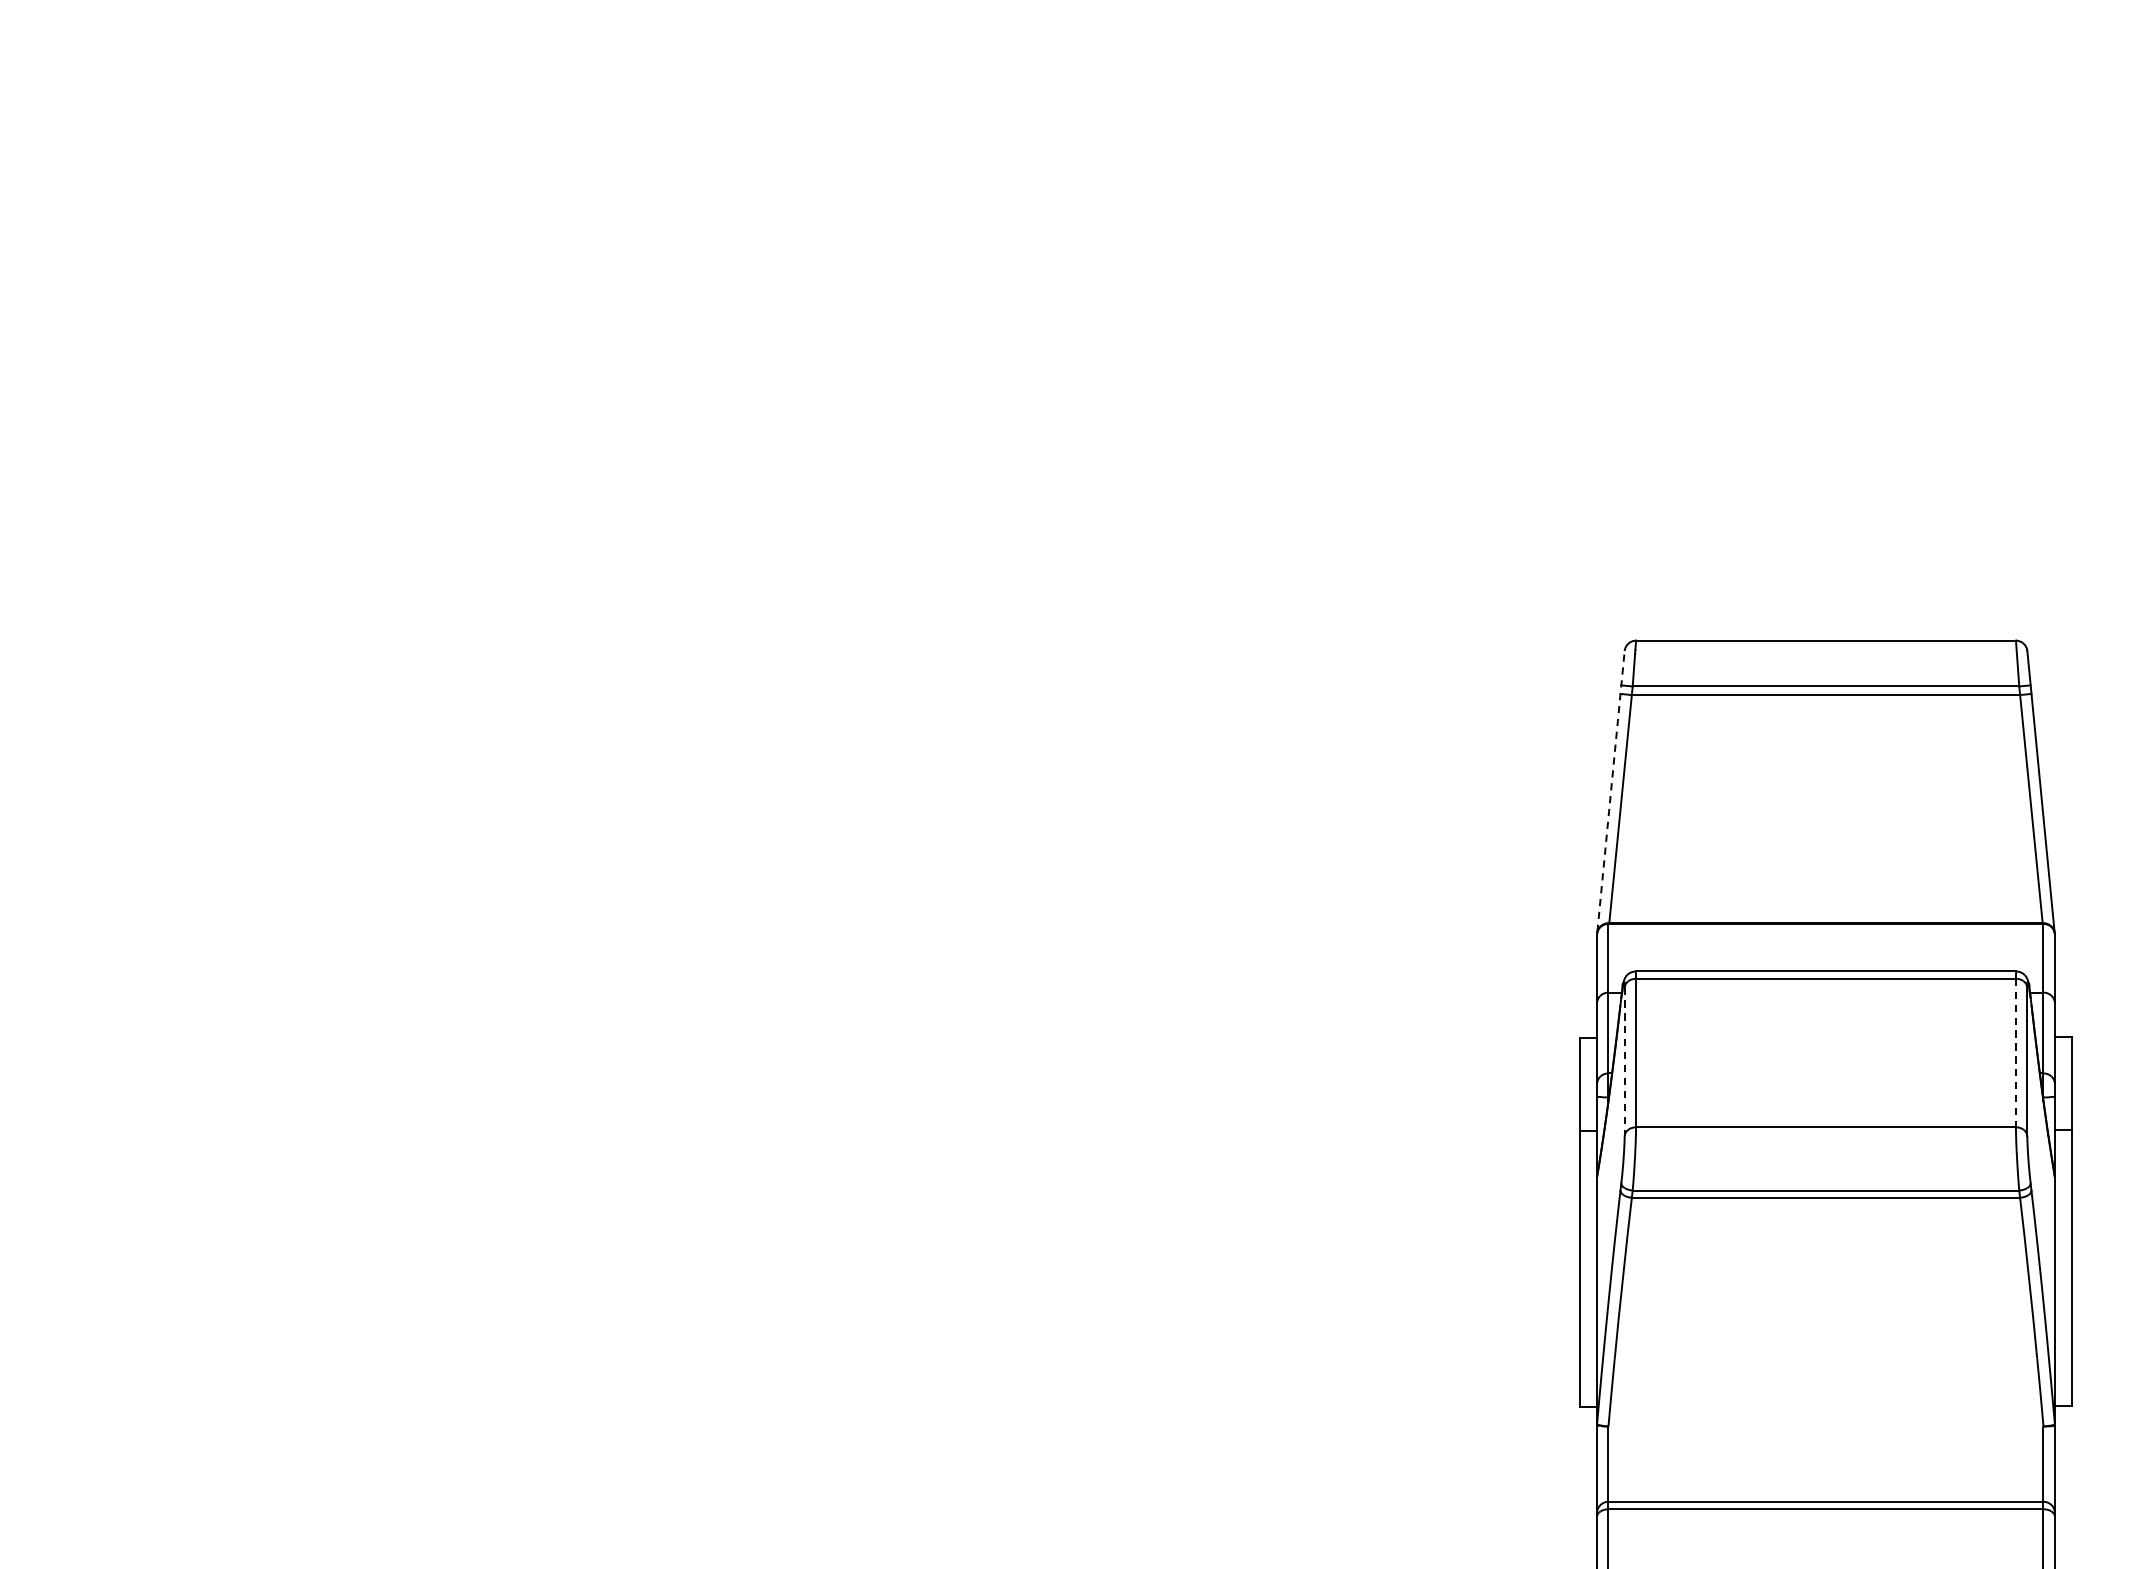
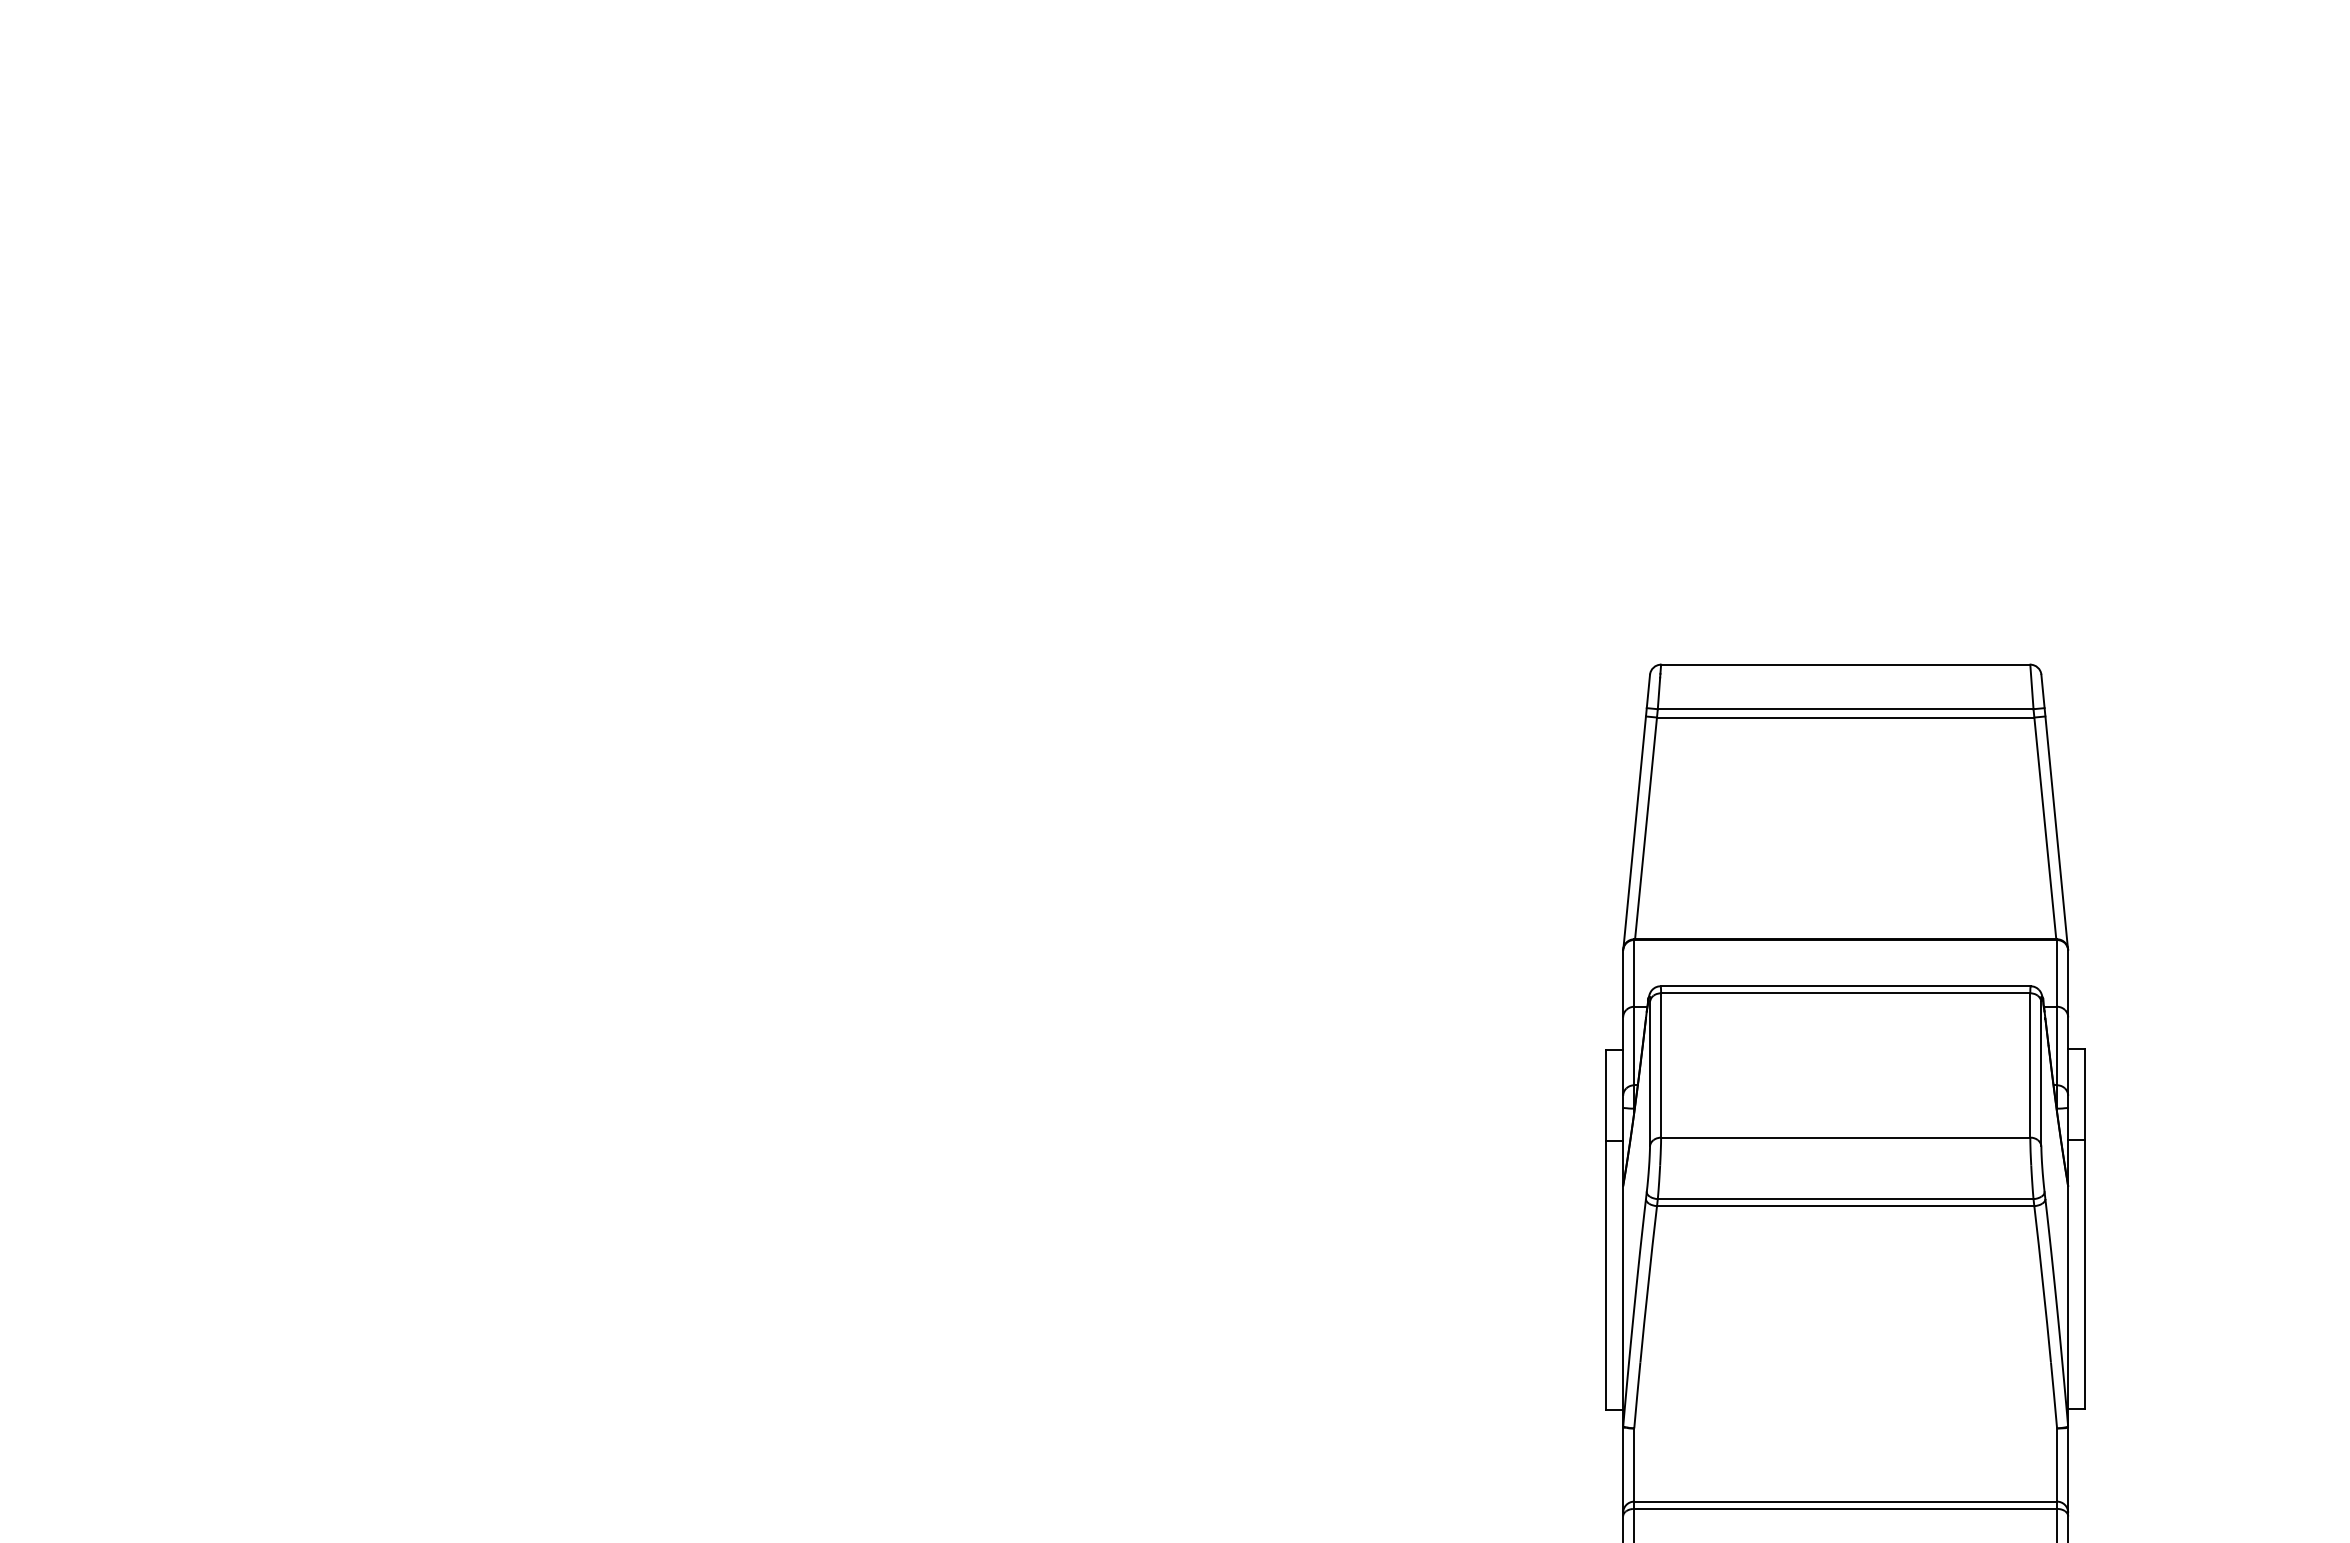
line: (1610, 790) -> (1636, 810), dashed -> solid
line: (2016, 1053) -> (2030, 1065), dashed -> solid
line: (1625, 1062) -> (1650, 1074), dashed -> solid

